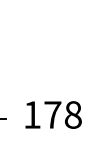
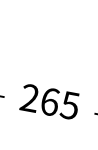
text: (52, 114) -> (49, 101), 178 -> 265

